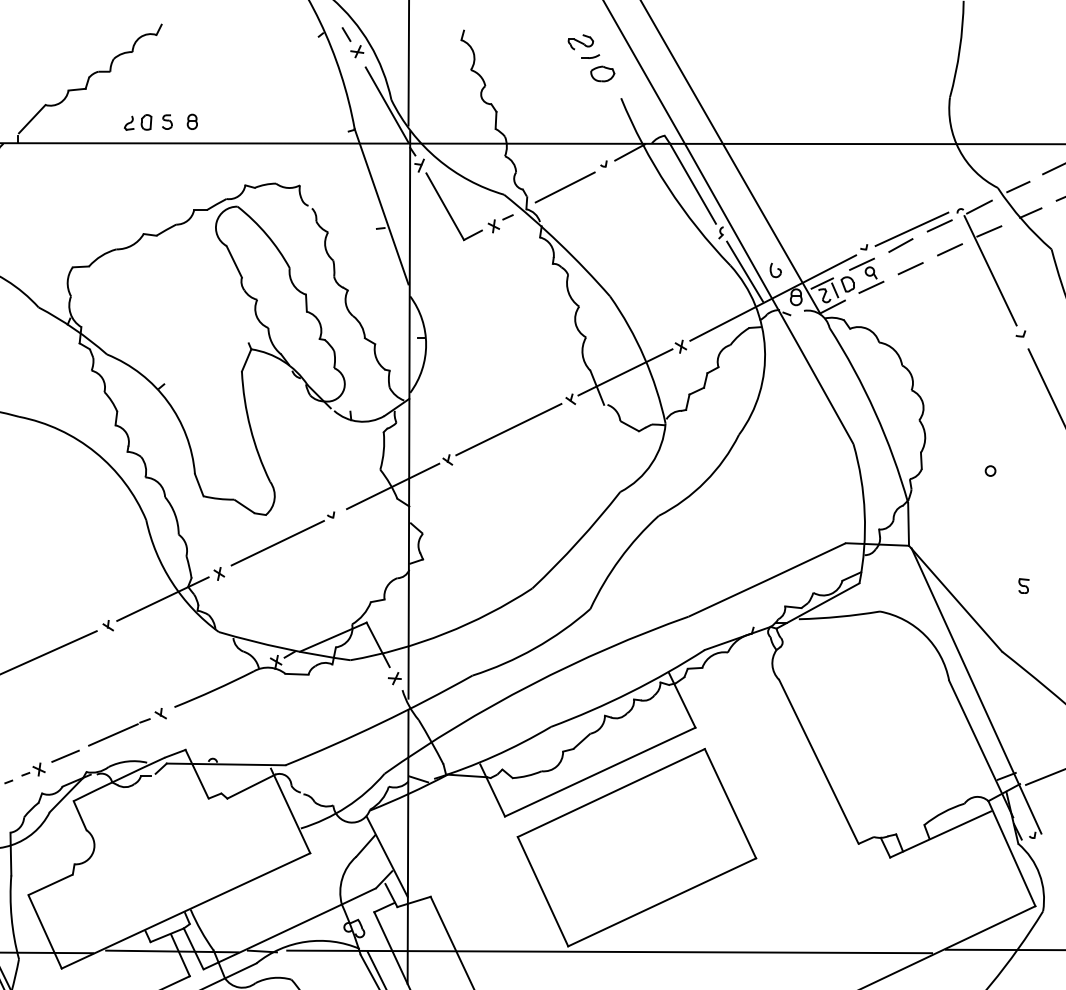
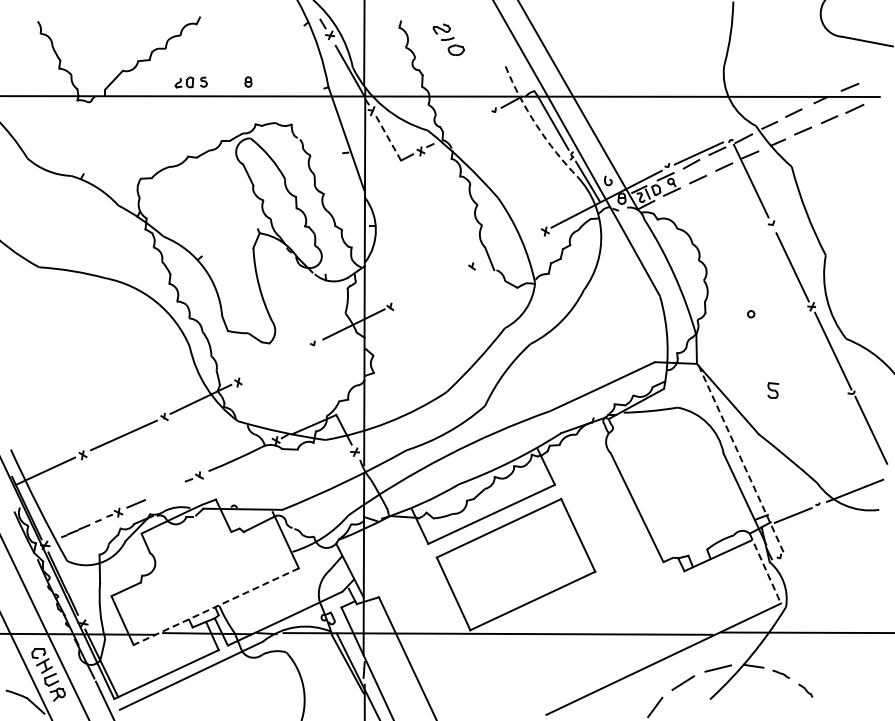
part: (590, 57) -> (448, 39), moved
part: (192, 121) -> (248, 81), moved
line: (563, 187) -> (467, 125), removed
arc: (667, 187) -> (536, 125), solid -> dashed
line: (445, 206) -> (388, 138), solid -> dashed
line: (625, 372) -> (508, 248), removed
line: (508, 429) -> (430, 286), removed
line: (276, 542) -> (276, 361), removed
part: (1024, 585) -> (773, 390), size x1.6
line: (977, 691) -> (742, 460), solid -> dashed
line: (112, 734) -> (167, 489), removed
line: (1012, 854) -> (765, 569), solid -> dashed
line: (184, 910) -> (215, 606), solid -> dashed

